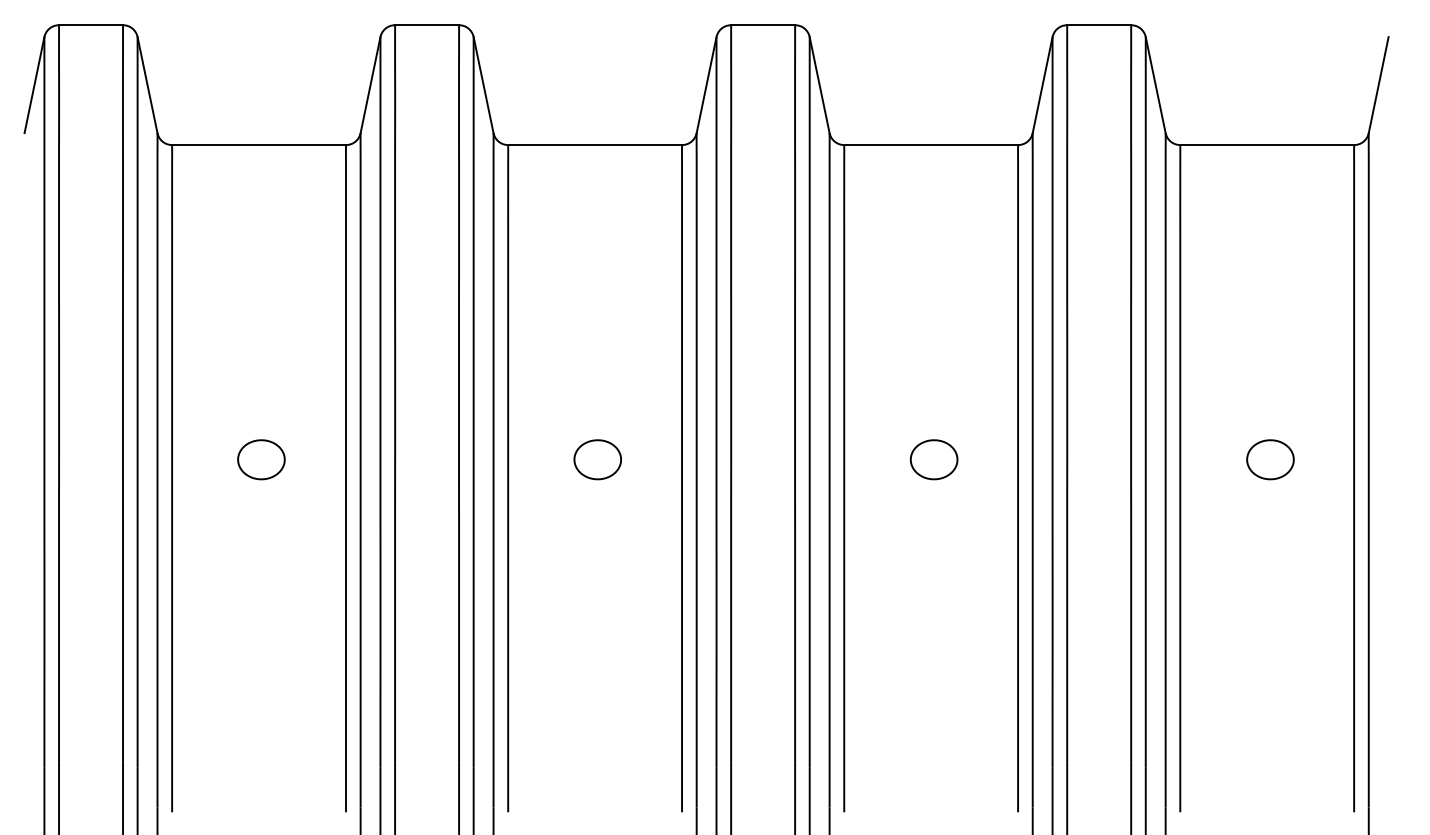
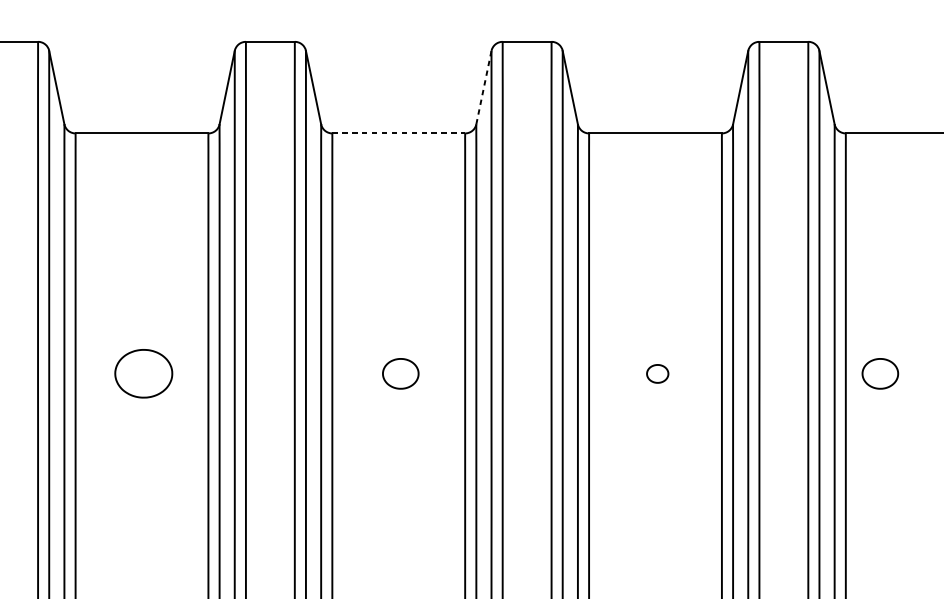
line: (706, 84) -> (483, 87), solid -> dashed
line: (595, 145) -> (399, 133), solid -> dashed
part: (261, 459) -> (143, 373), size x1.6
part: (933, 459) -> (657, 373), size x0.6
part: (1270, 459) -> (880, 373), moved

